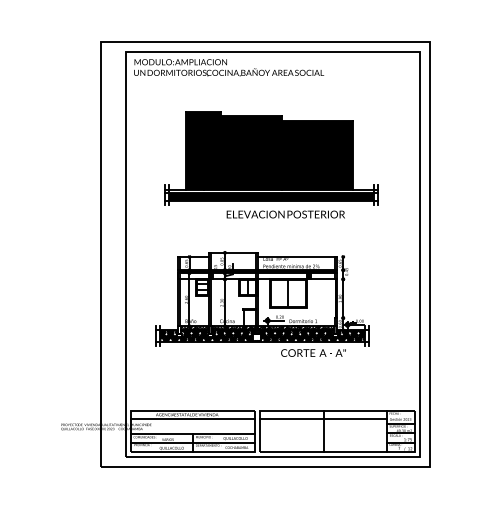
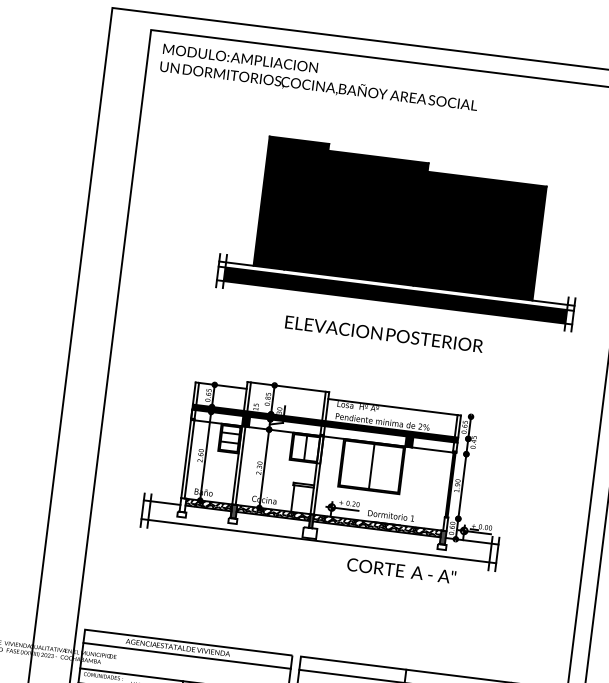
part: (271, 158) -> (403, 231), moved
hatch: (262, 335) -> (320, 531), removed

